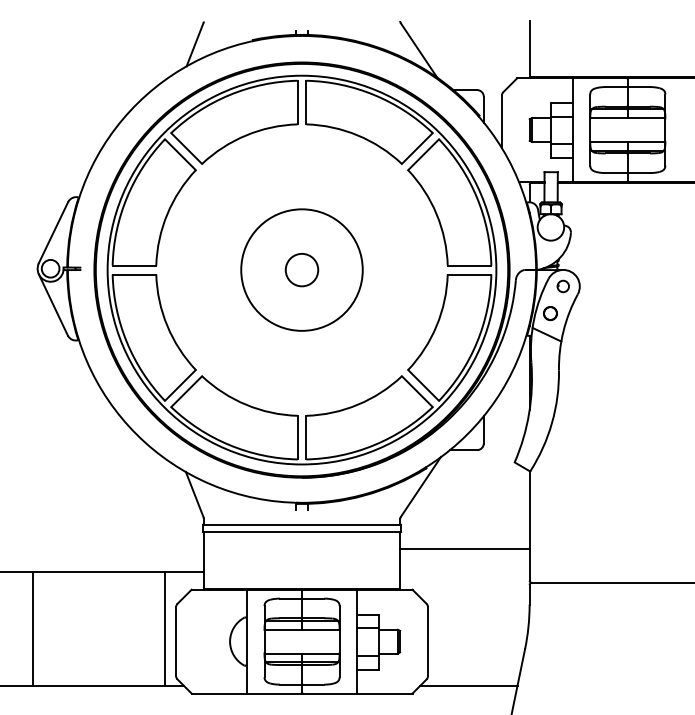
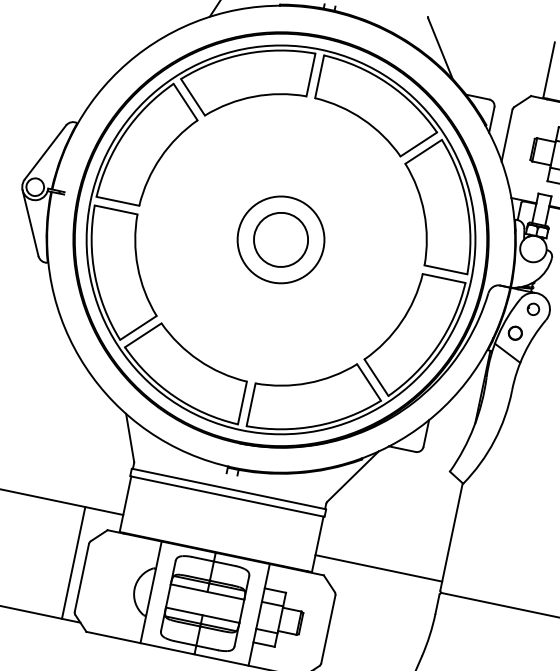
circle: (301, 269) -> (280, 239), size x0.71
circle: (301, 270) -> (280, 240), size x1.67
line: (464, 548) -> (378, 568), moved

